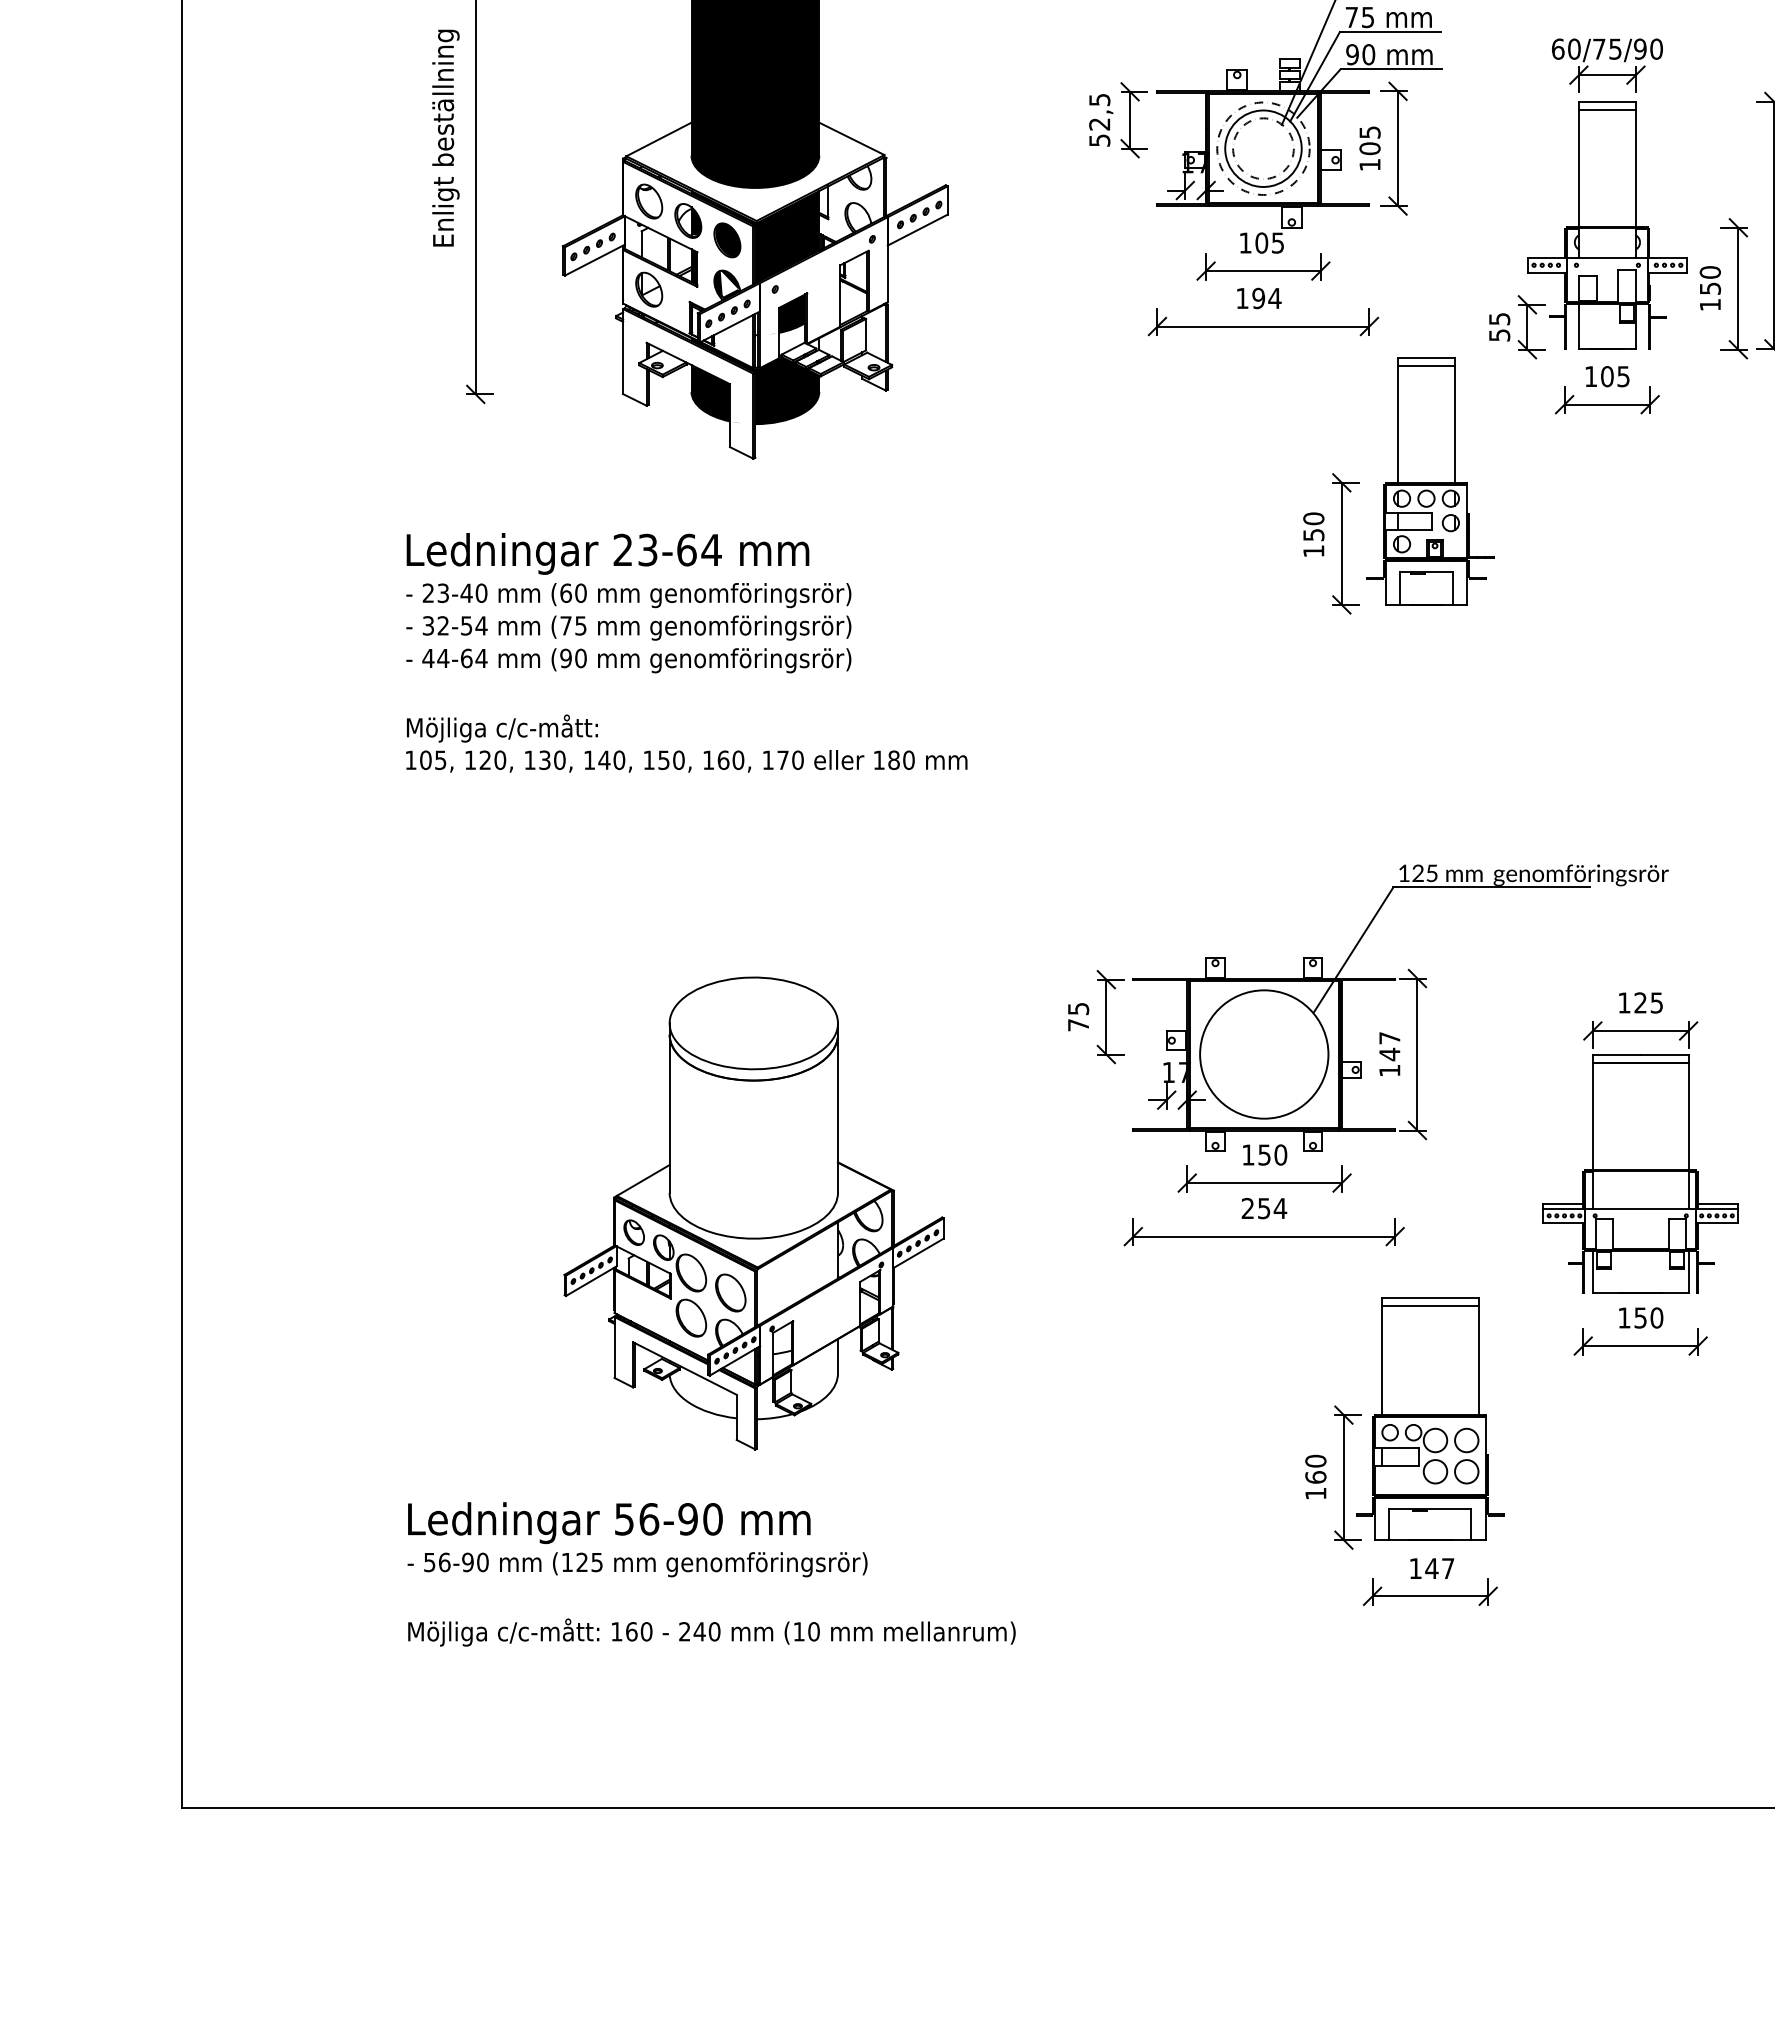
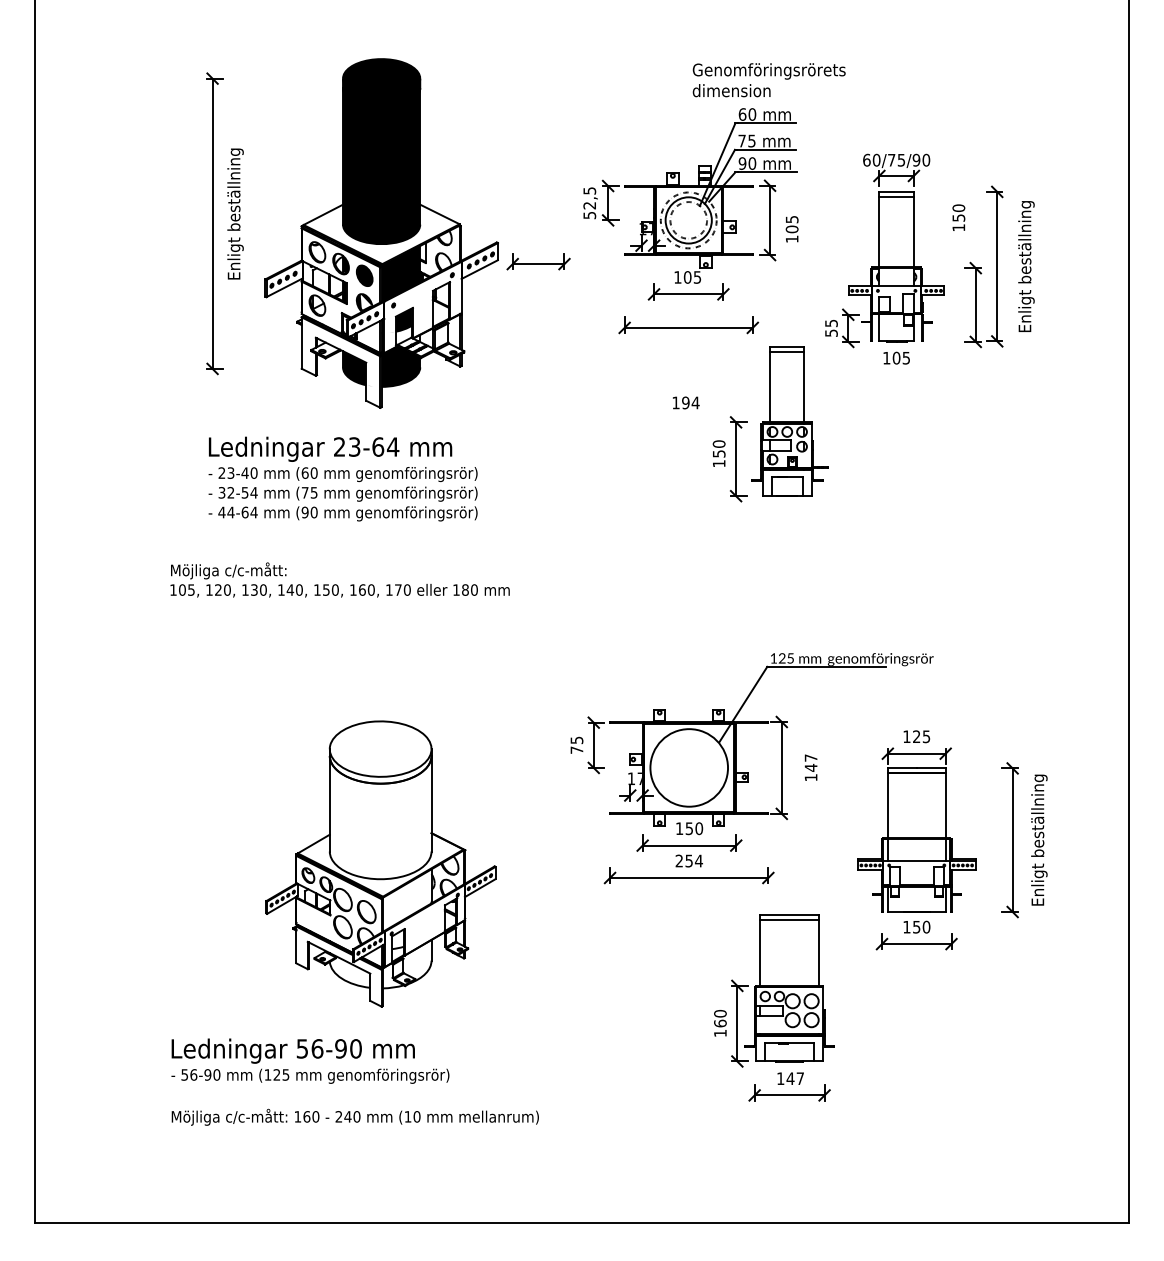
text: (445, 137) -> (235, 213), moved
text: (1368, 148) -> (791, 229), moved
text: (1709, 287) -> (958, 217), moved
text: (1259, 297) -> (686, 402), moved
part: (1607, 400) -> (538, 261), moved
text: (627, 602) -> (342, 478), moved
text: (1388, 1053) -> (810, 767), moved

